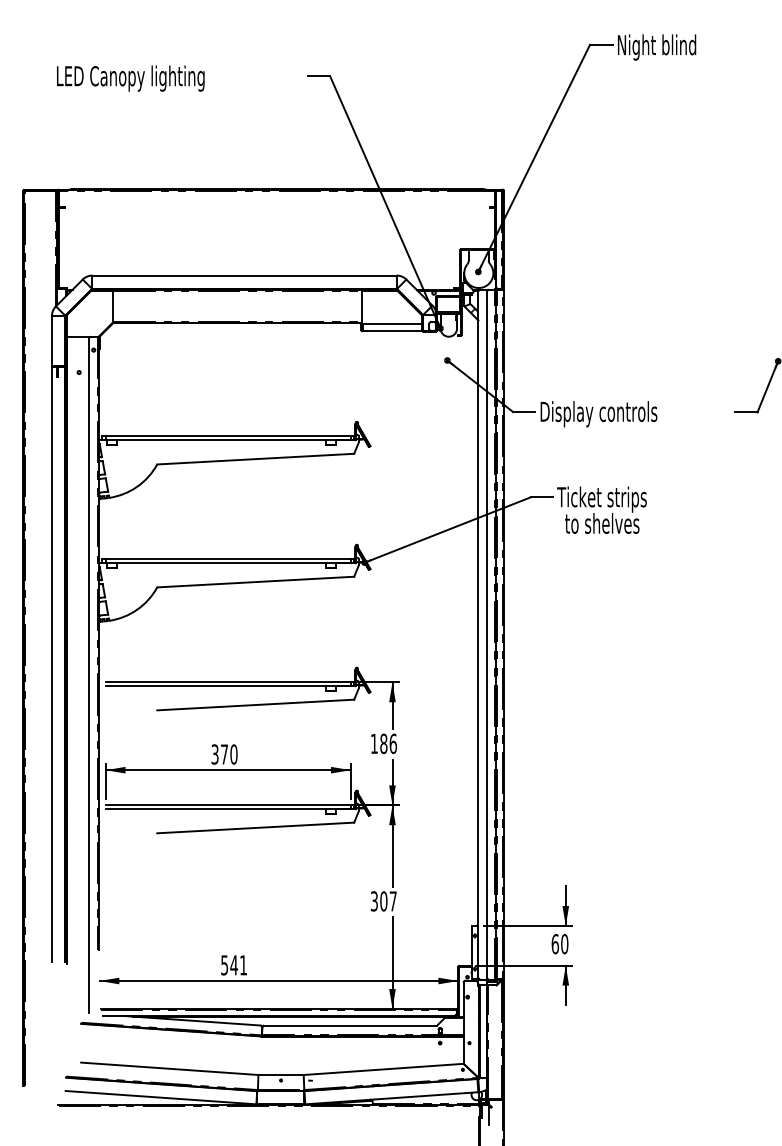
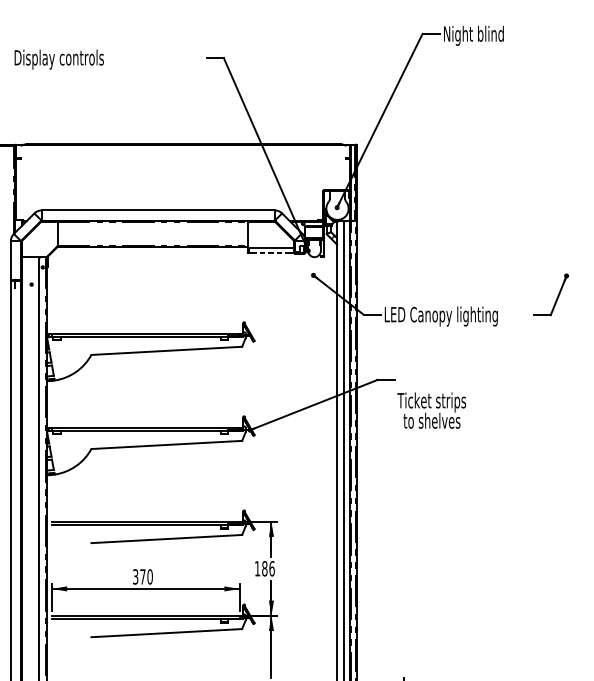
text: (131, 78) -> (71, 59), LED Canopy lighting -> Display controls
line: (392, 330) -> (271, 252), solid -> dashed
text: (615, 414) -> (442, 316), Display controls -> LED Canopy lighting
text: (601, 509) -> (431, 410), moved

